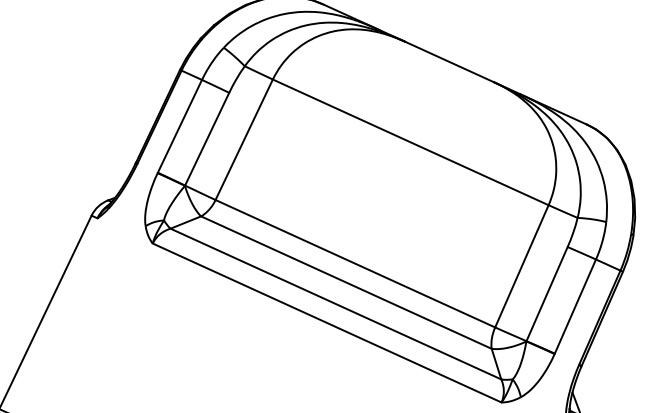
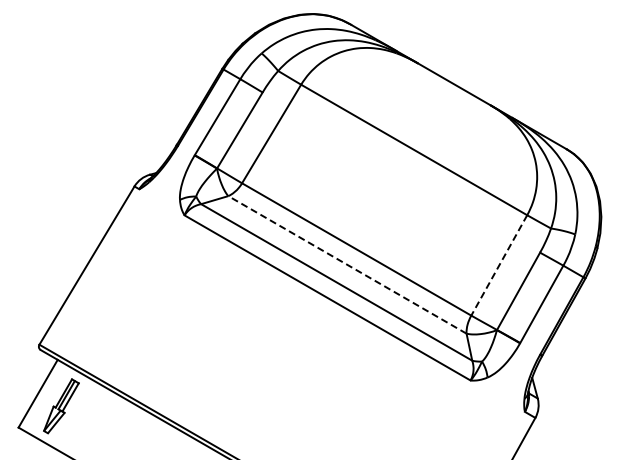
line: (522, 266) -> (499, 265), solid -> dashed
line: (346, 282) -> (347, 264), solid -> dashed

